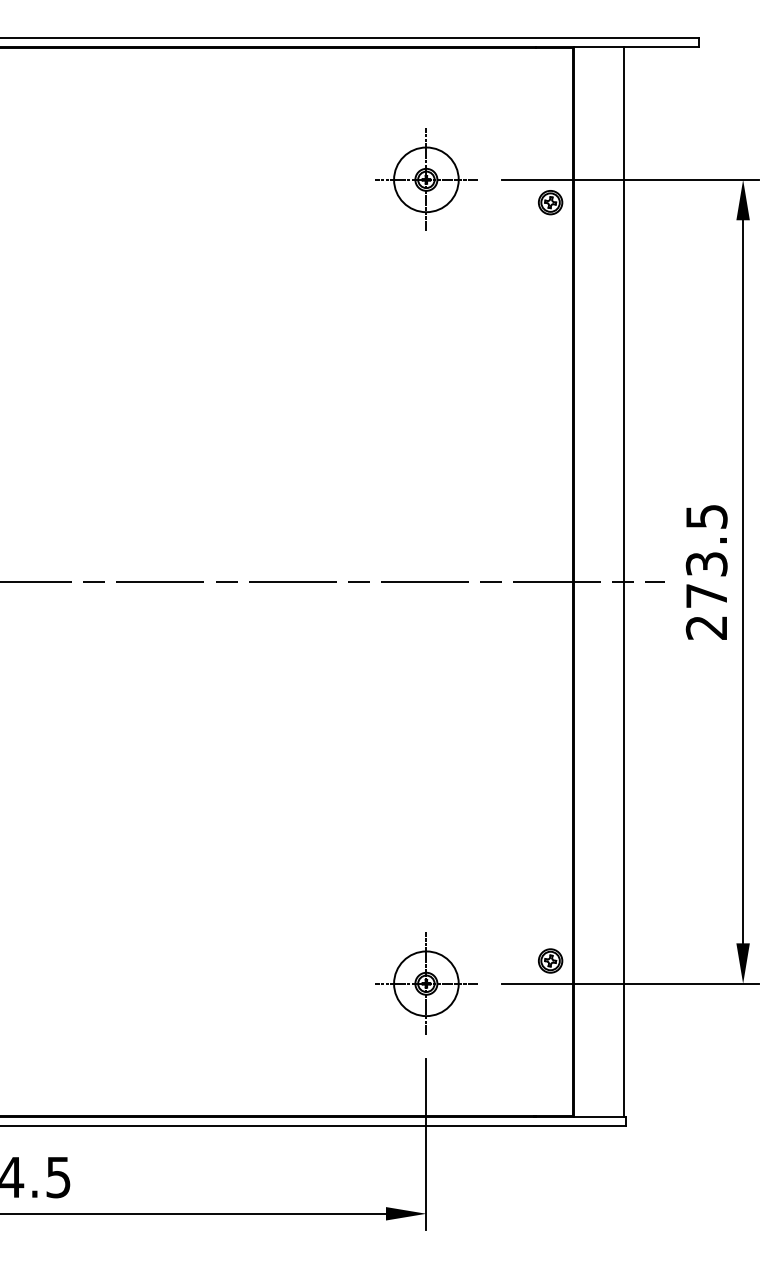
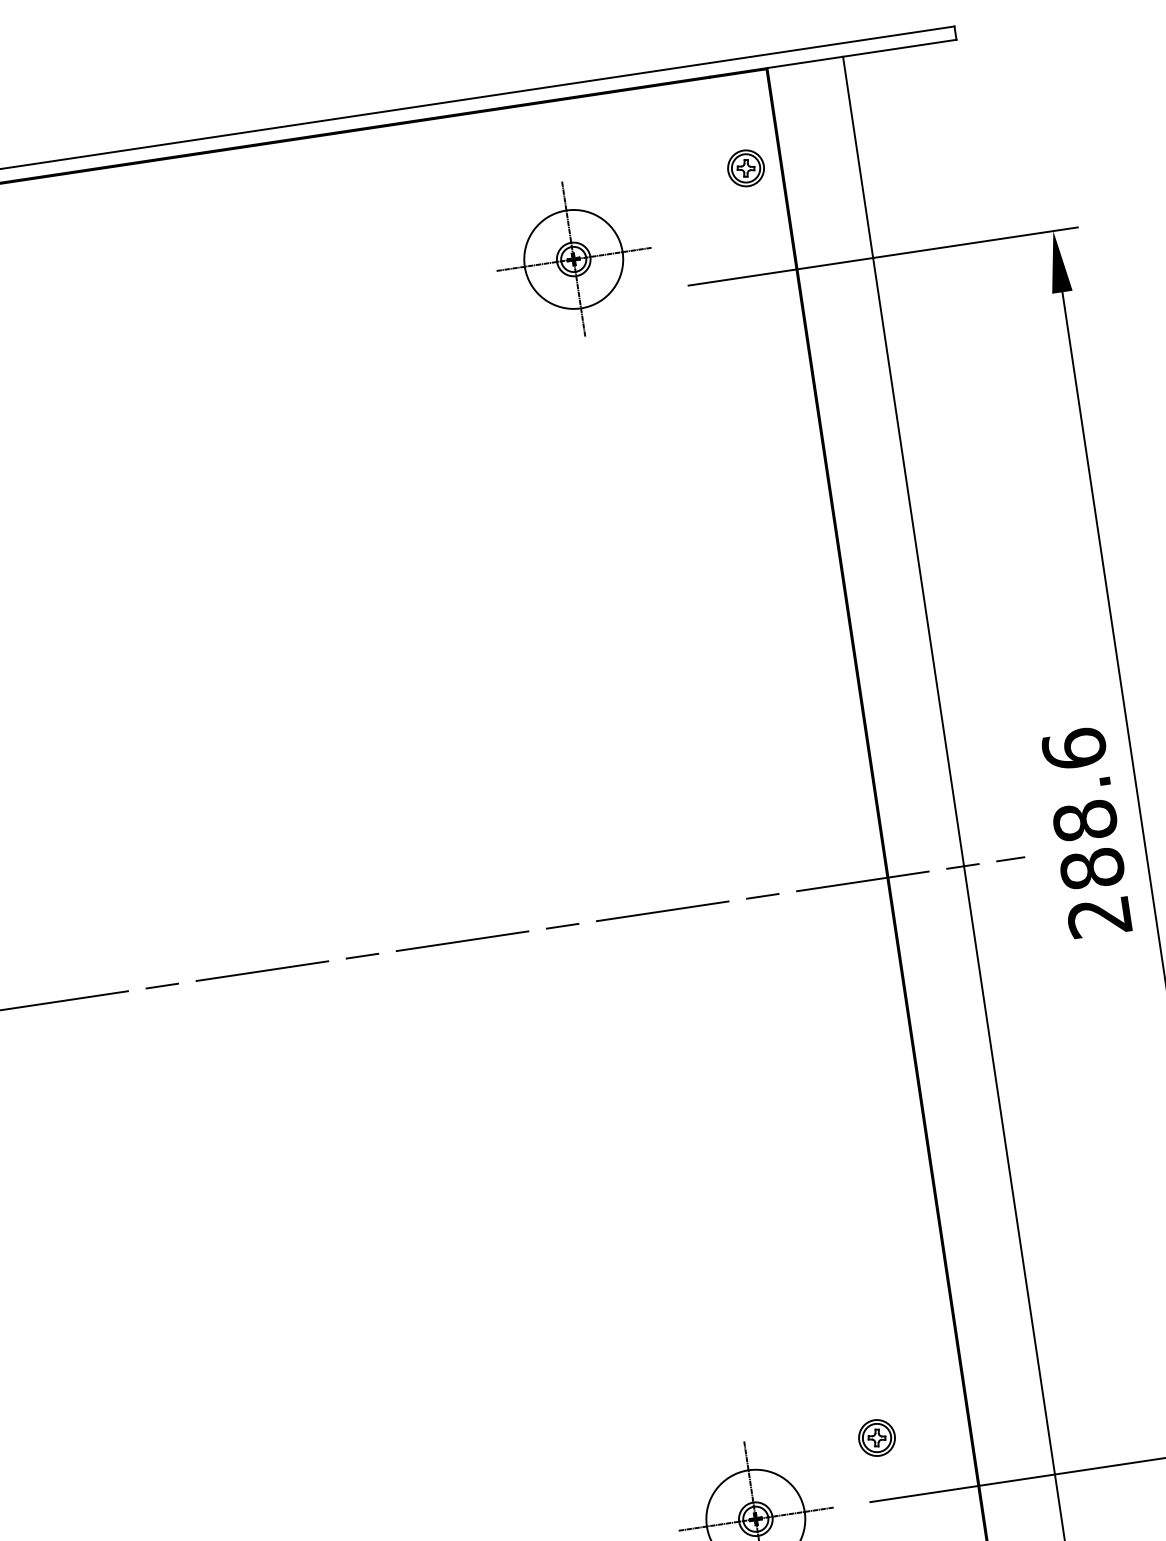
part: (426, 179) -> (573, 258), moved
part: (550, 202) -> (745, 168), moved
text: (706, 556) -> (1083, 809), 273.5 -> 288.6
part: (550, 960) -> (876, 1437), moved

